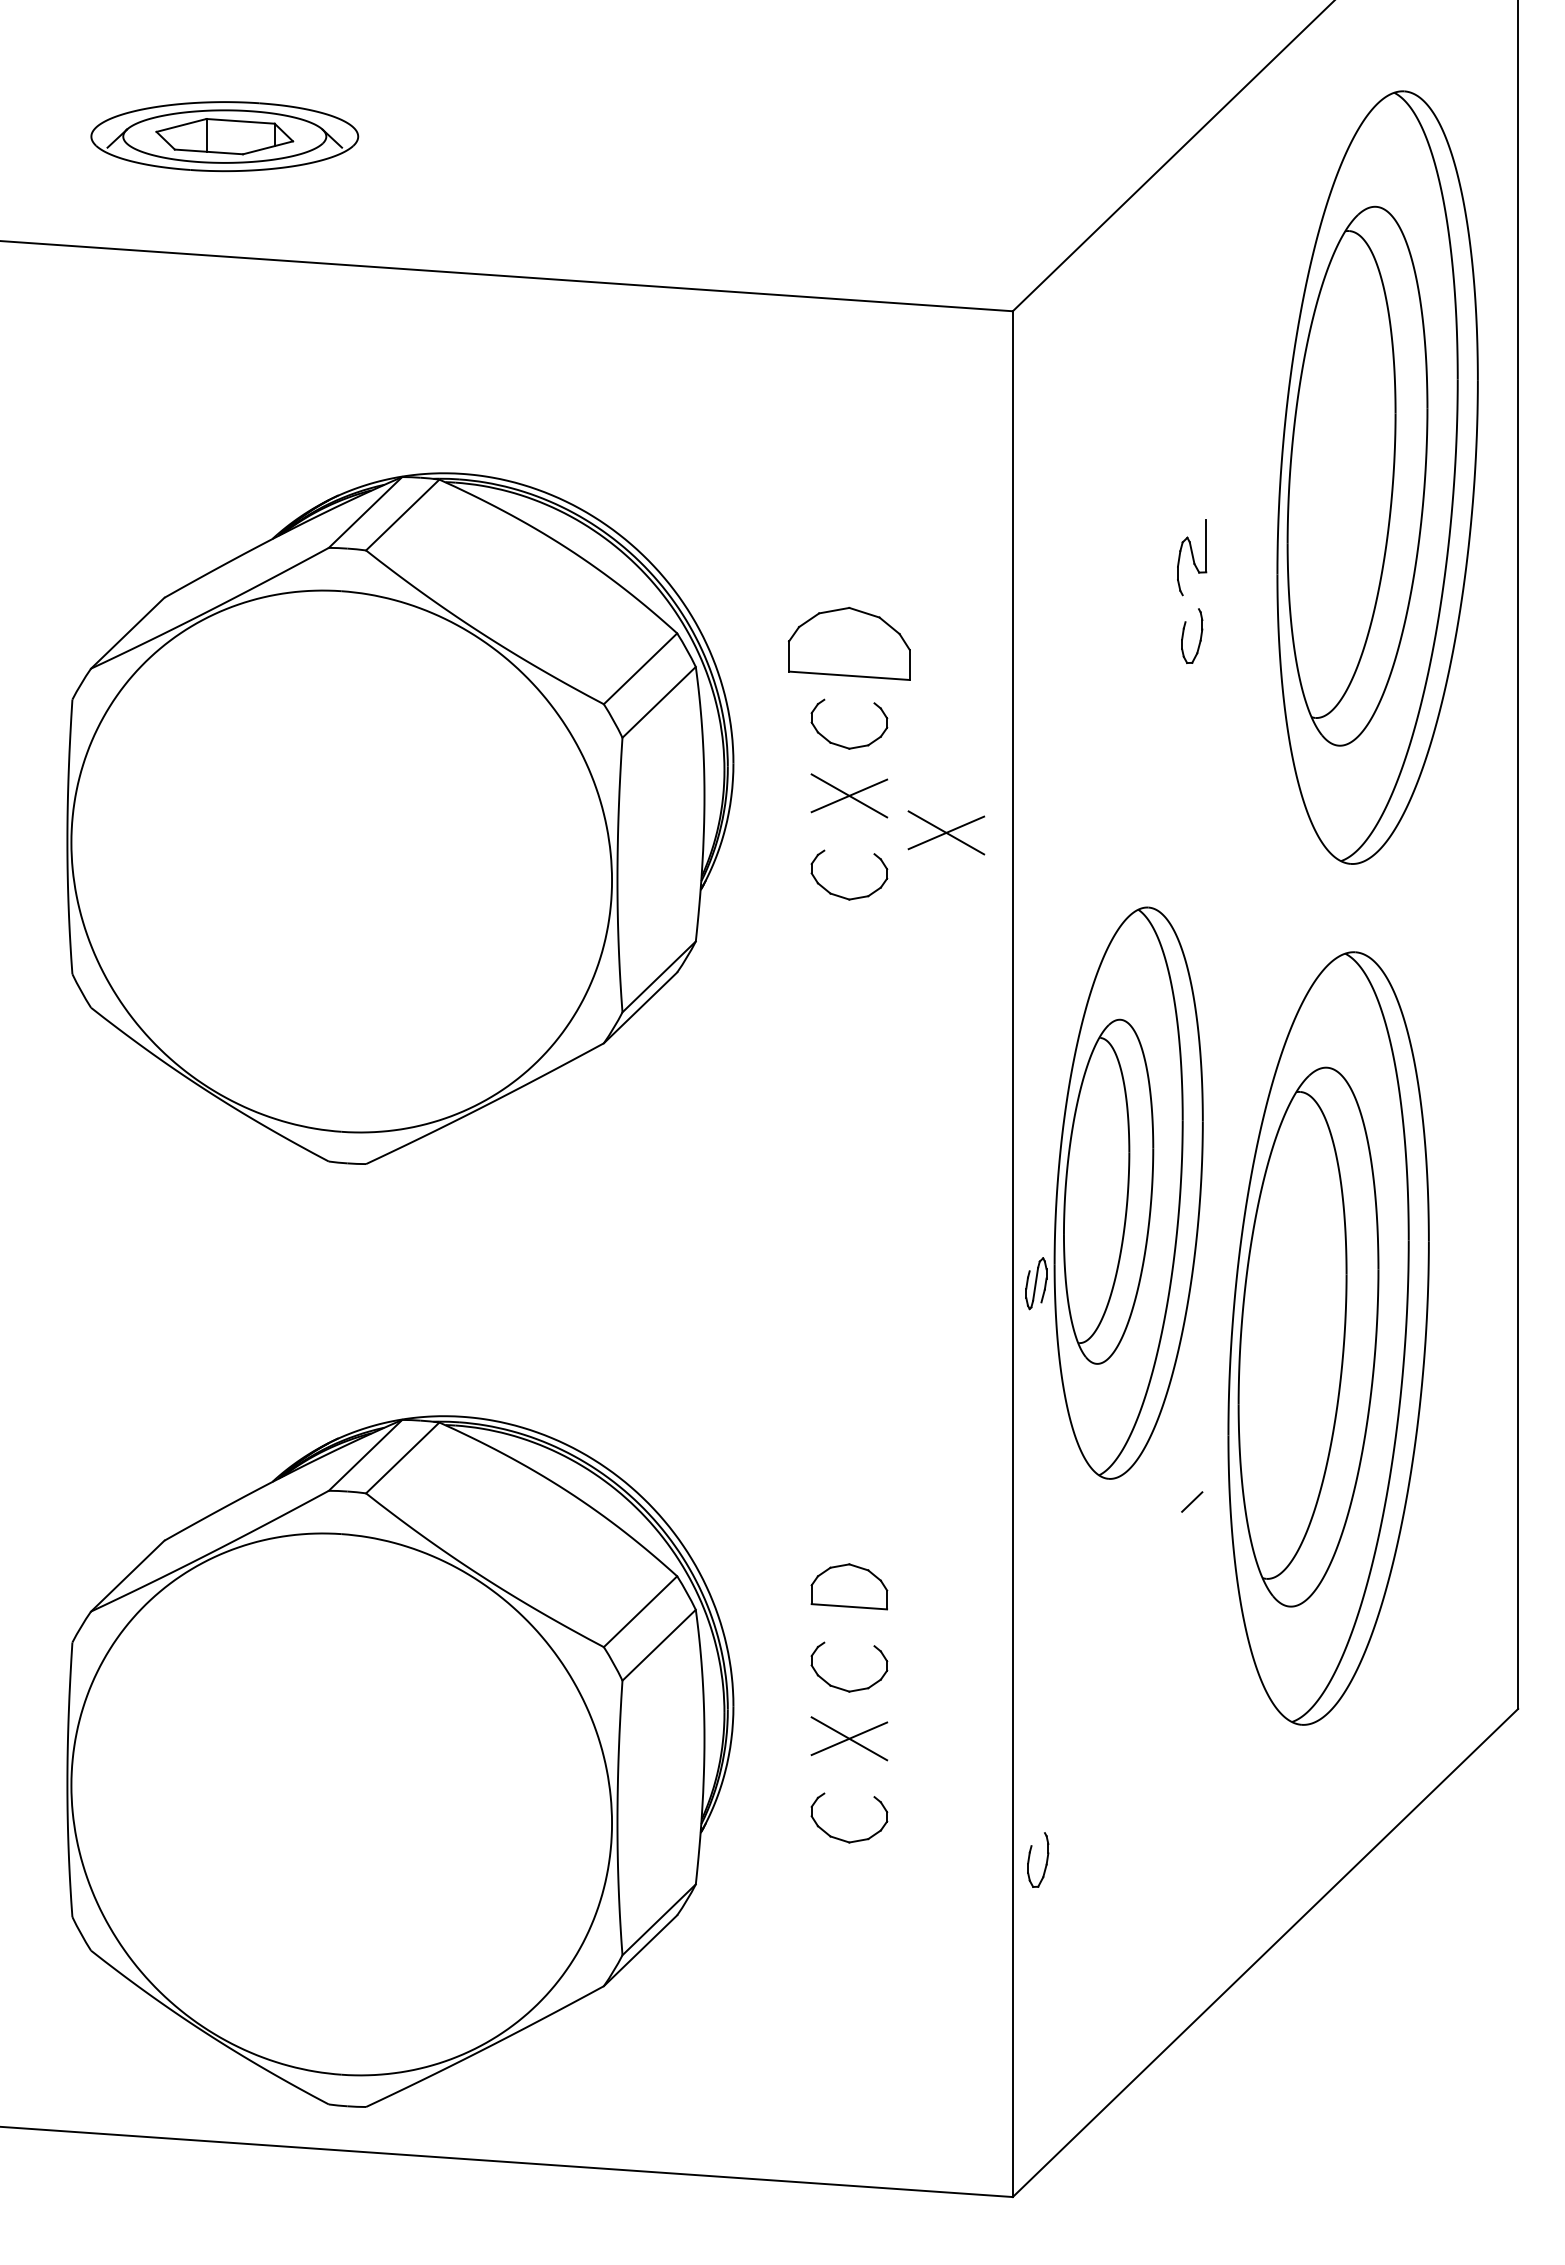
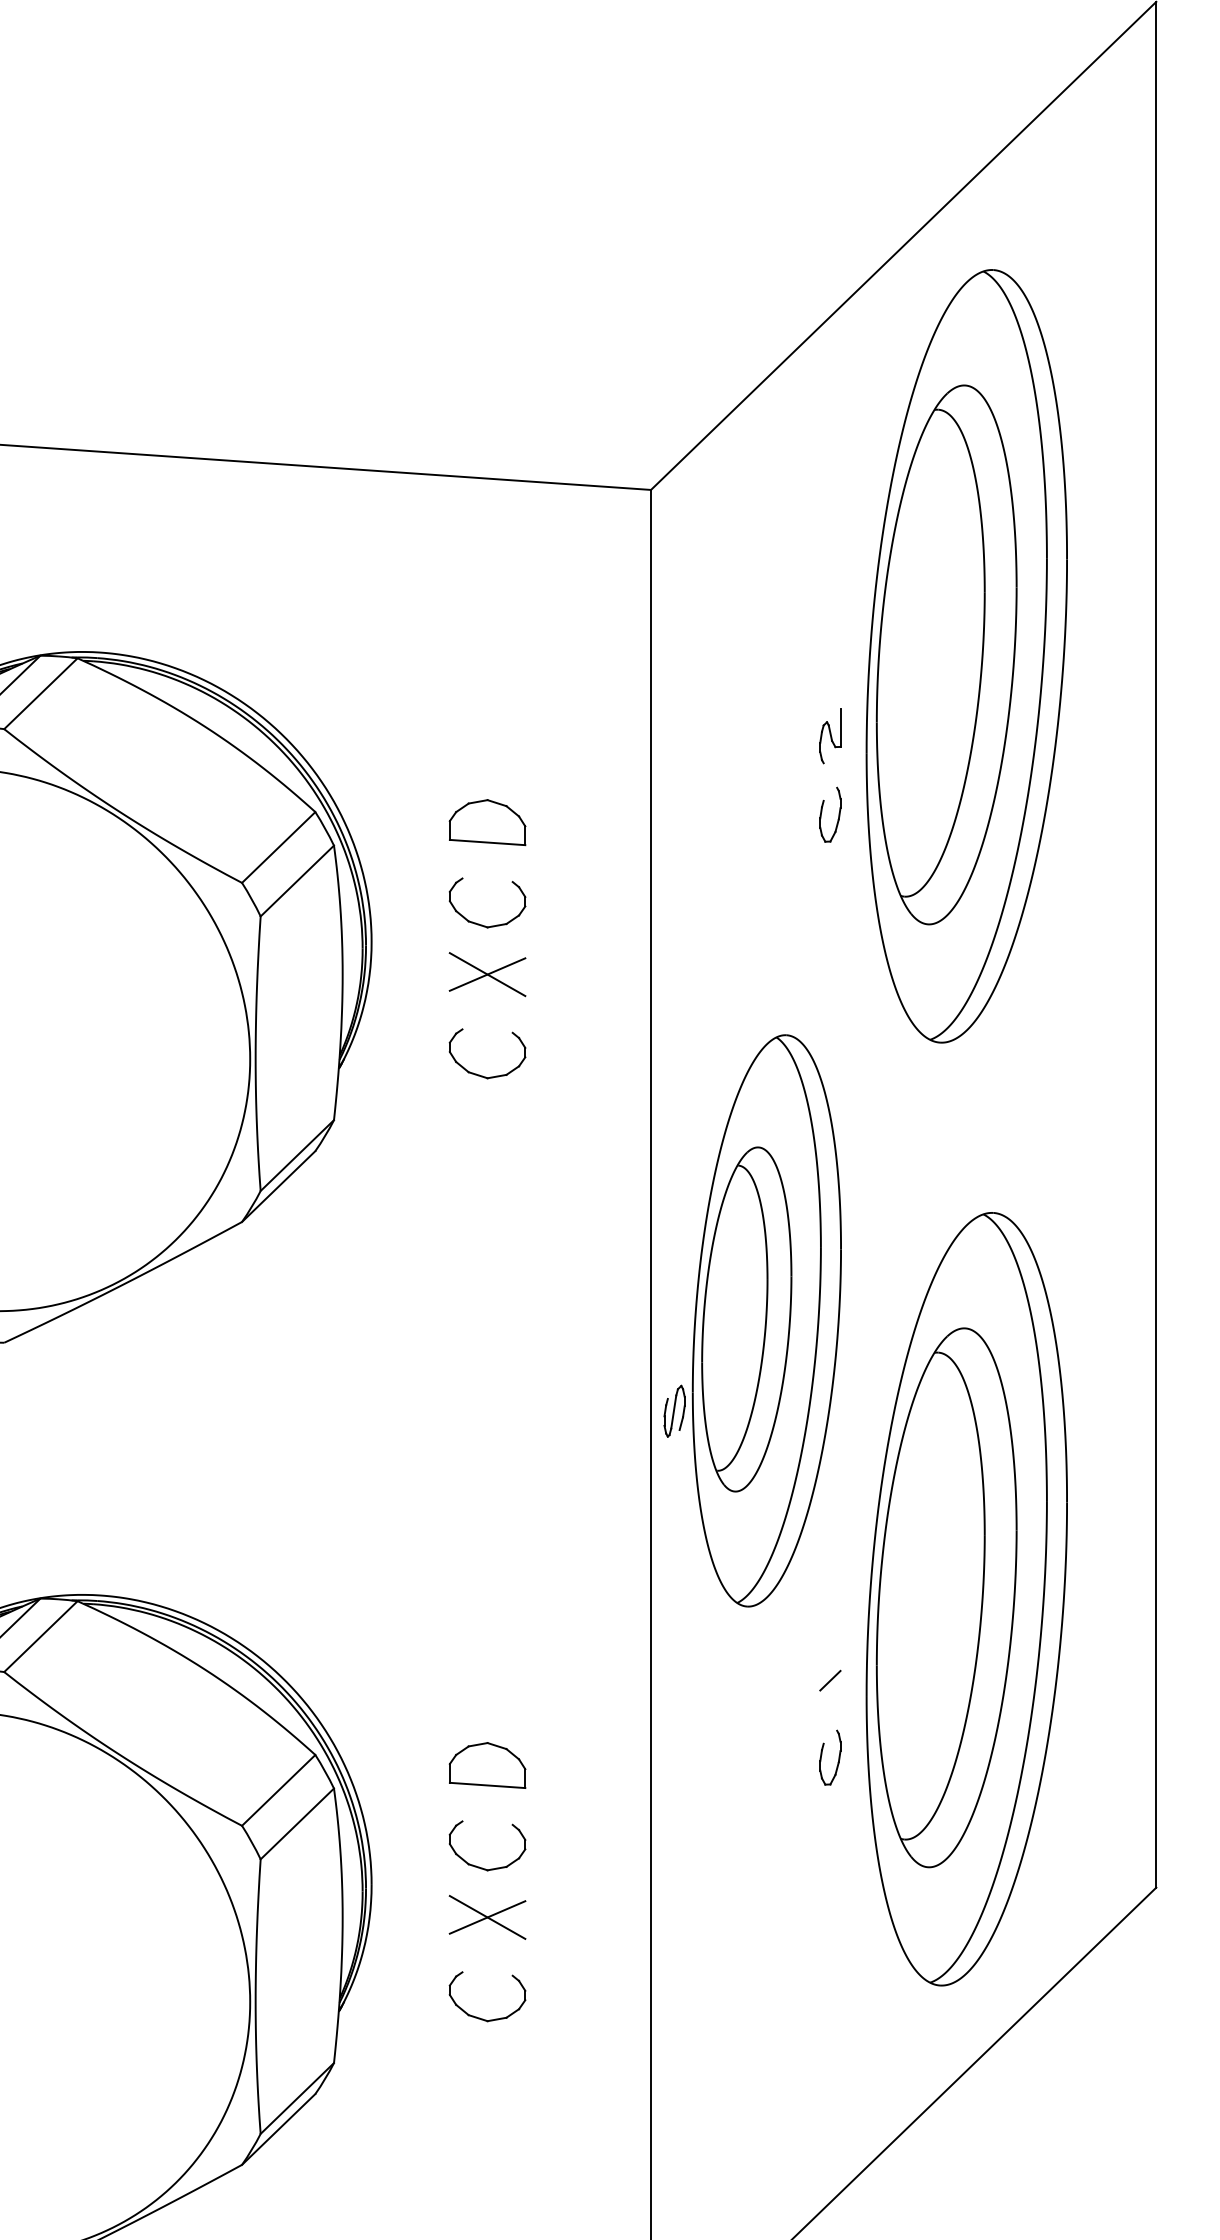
part: (1377, 477) -> (966, 656), moved
part: (1192, 557) -> (830, 736), size x0.71
part: (849, 643) -> (487, 822), size x0.62
part: (946, 832) -> (584, 1011), removed
part: (1114, 1192) -> (752, 1320), moved
part: (1328, 1338) -> (966, 1599), moved
part: (1046, 1859) -> (838, 1757), moved

